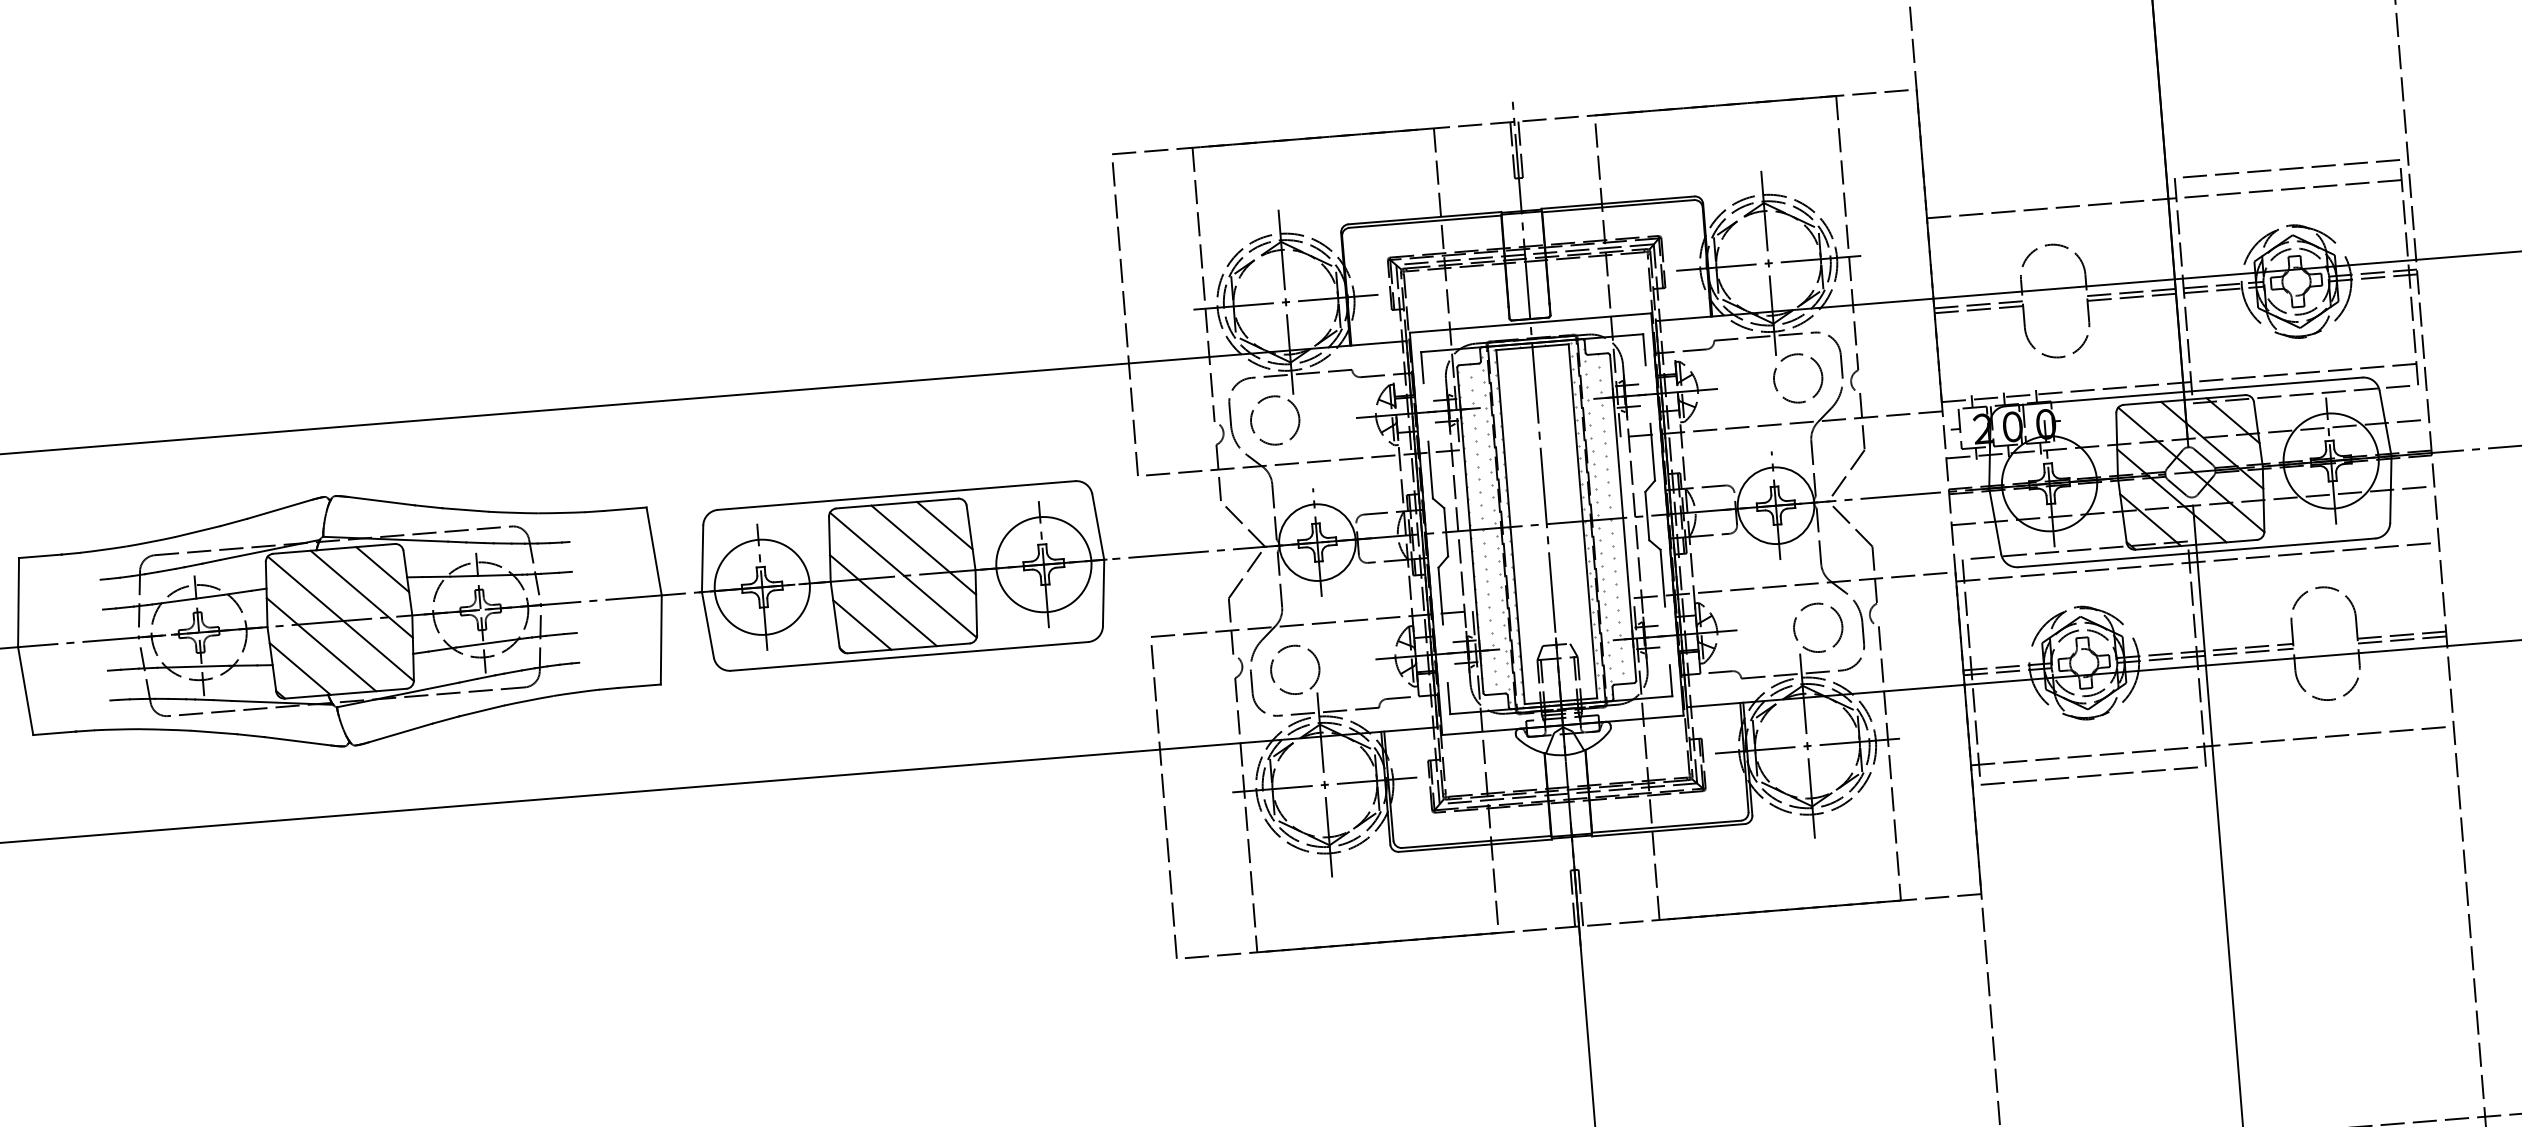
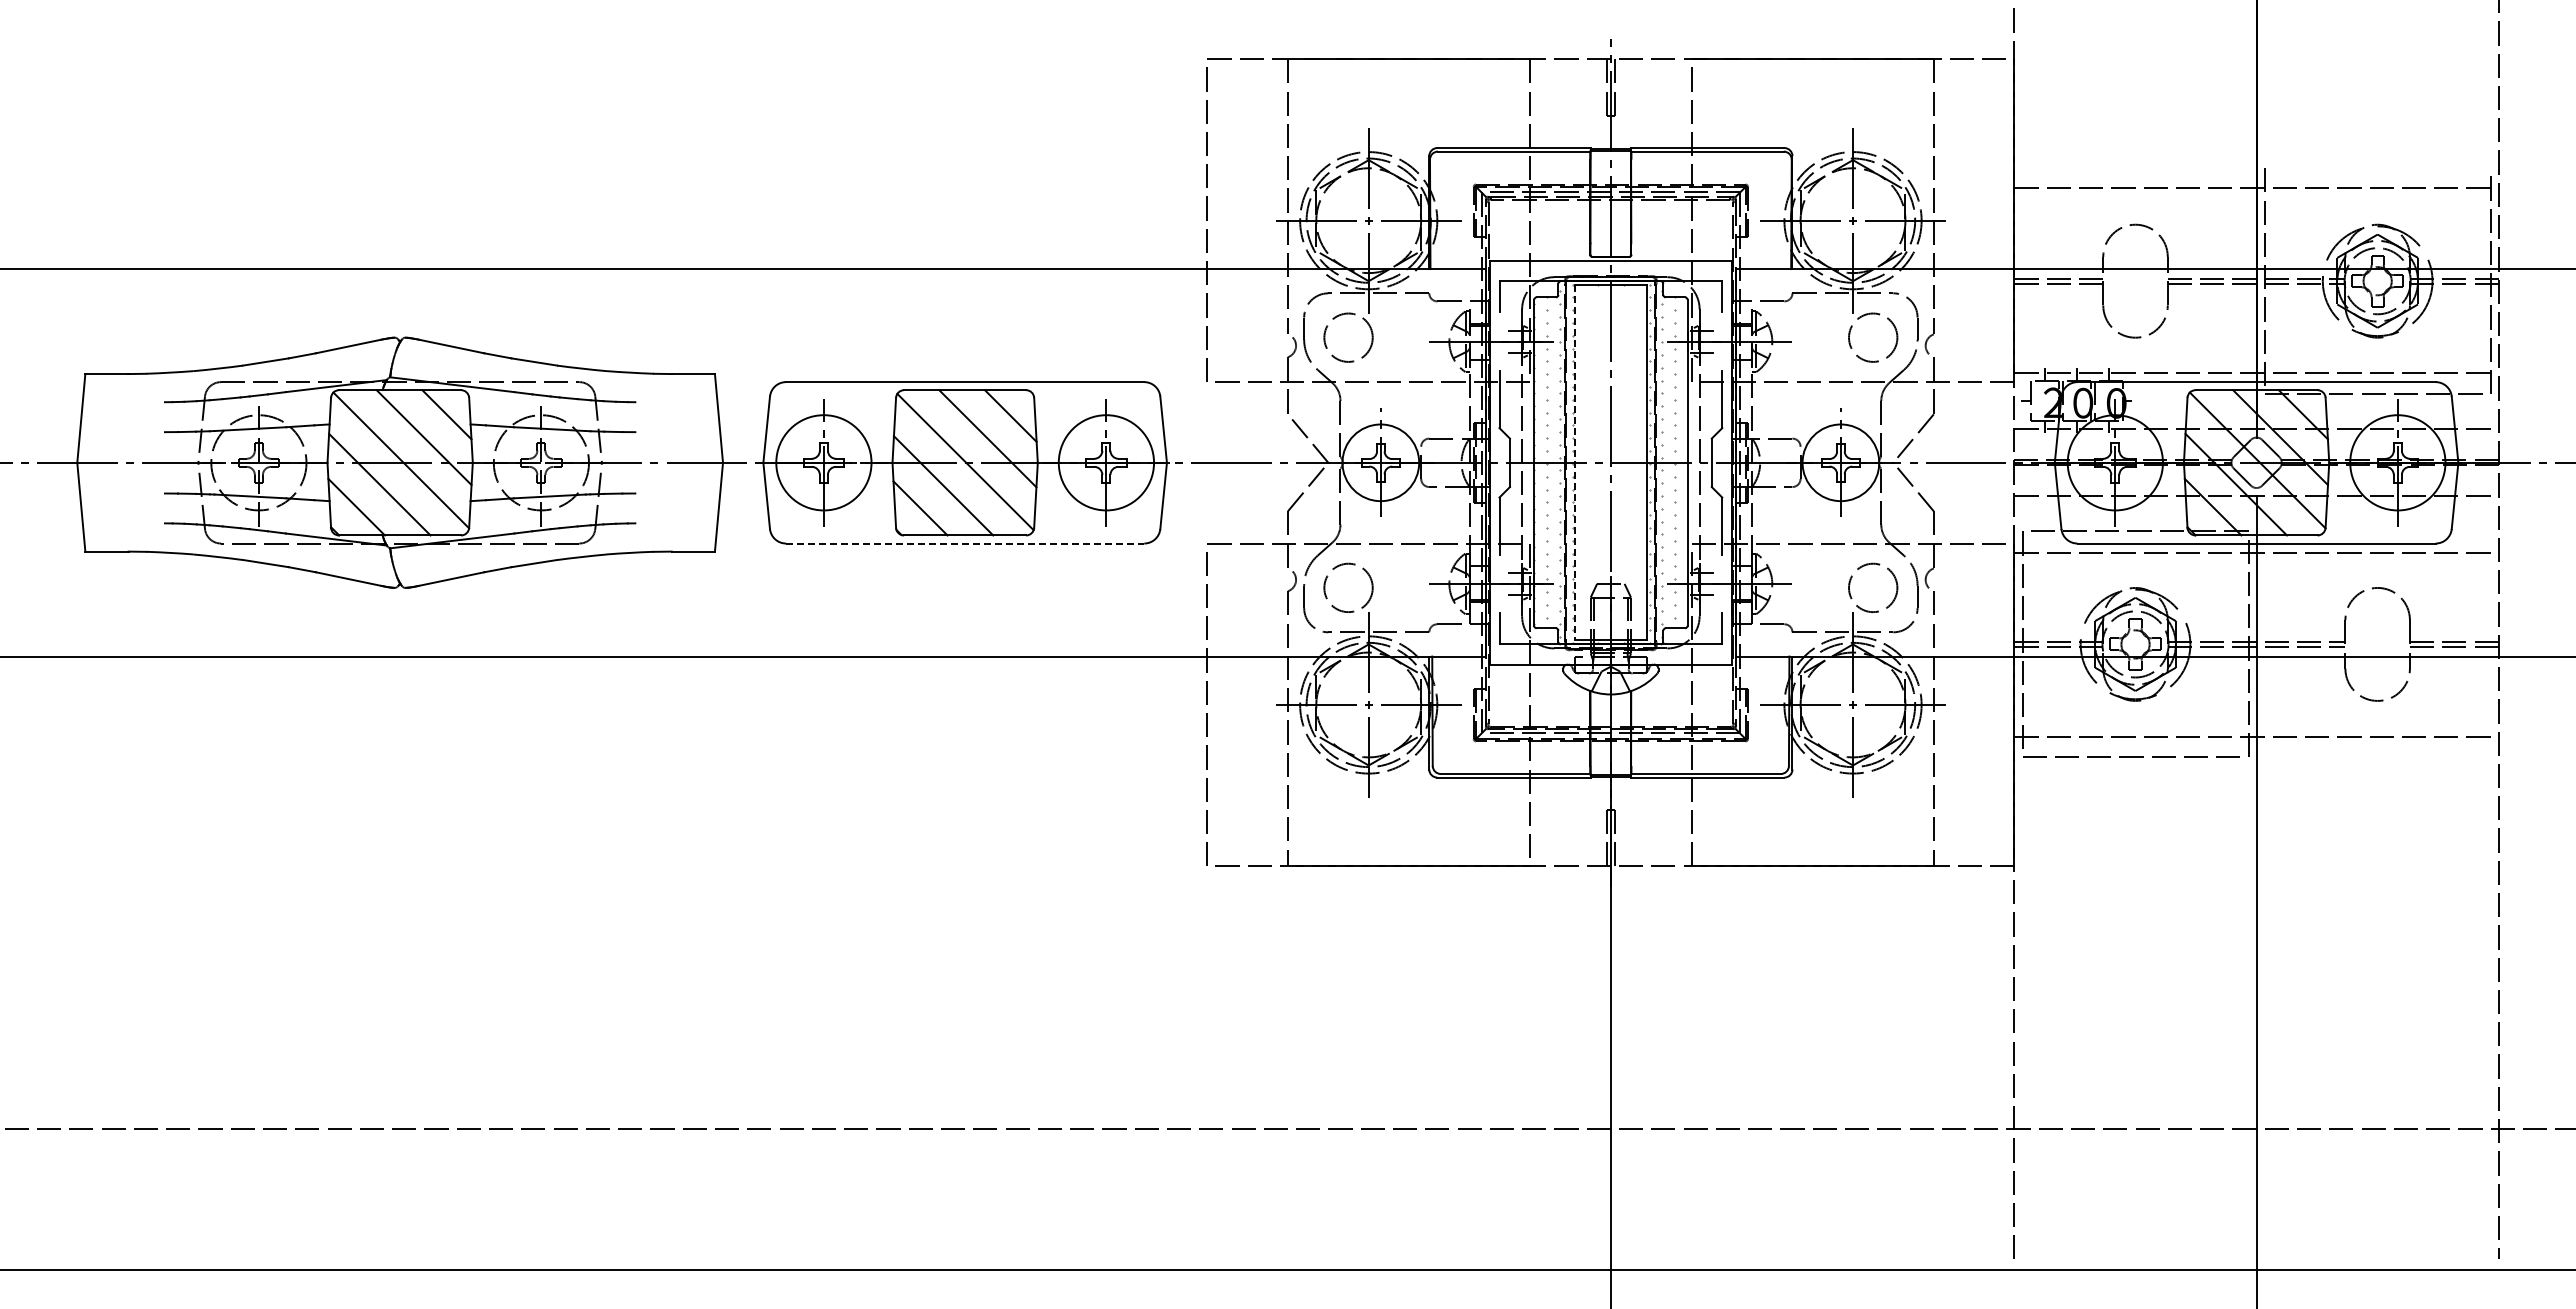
line: (2291, 168) -> (2381, 167), removed
line: (1510, 526) -> (1574, 462), solid -> dashed
line: (909, 656) -> (965, 543), solid -> dashed

